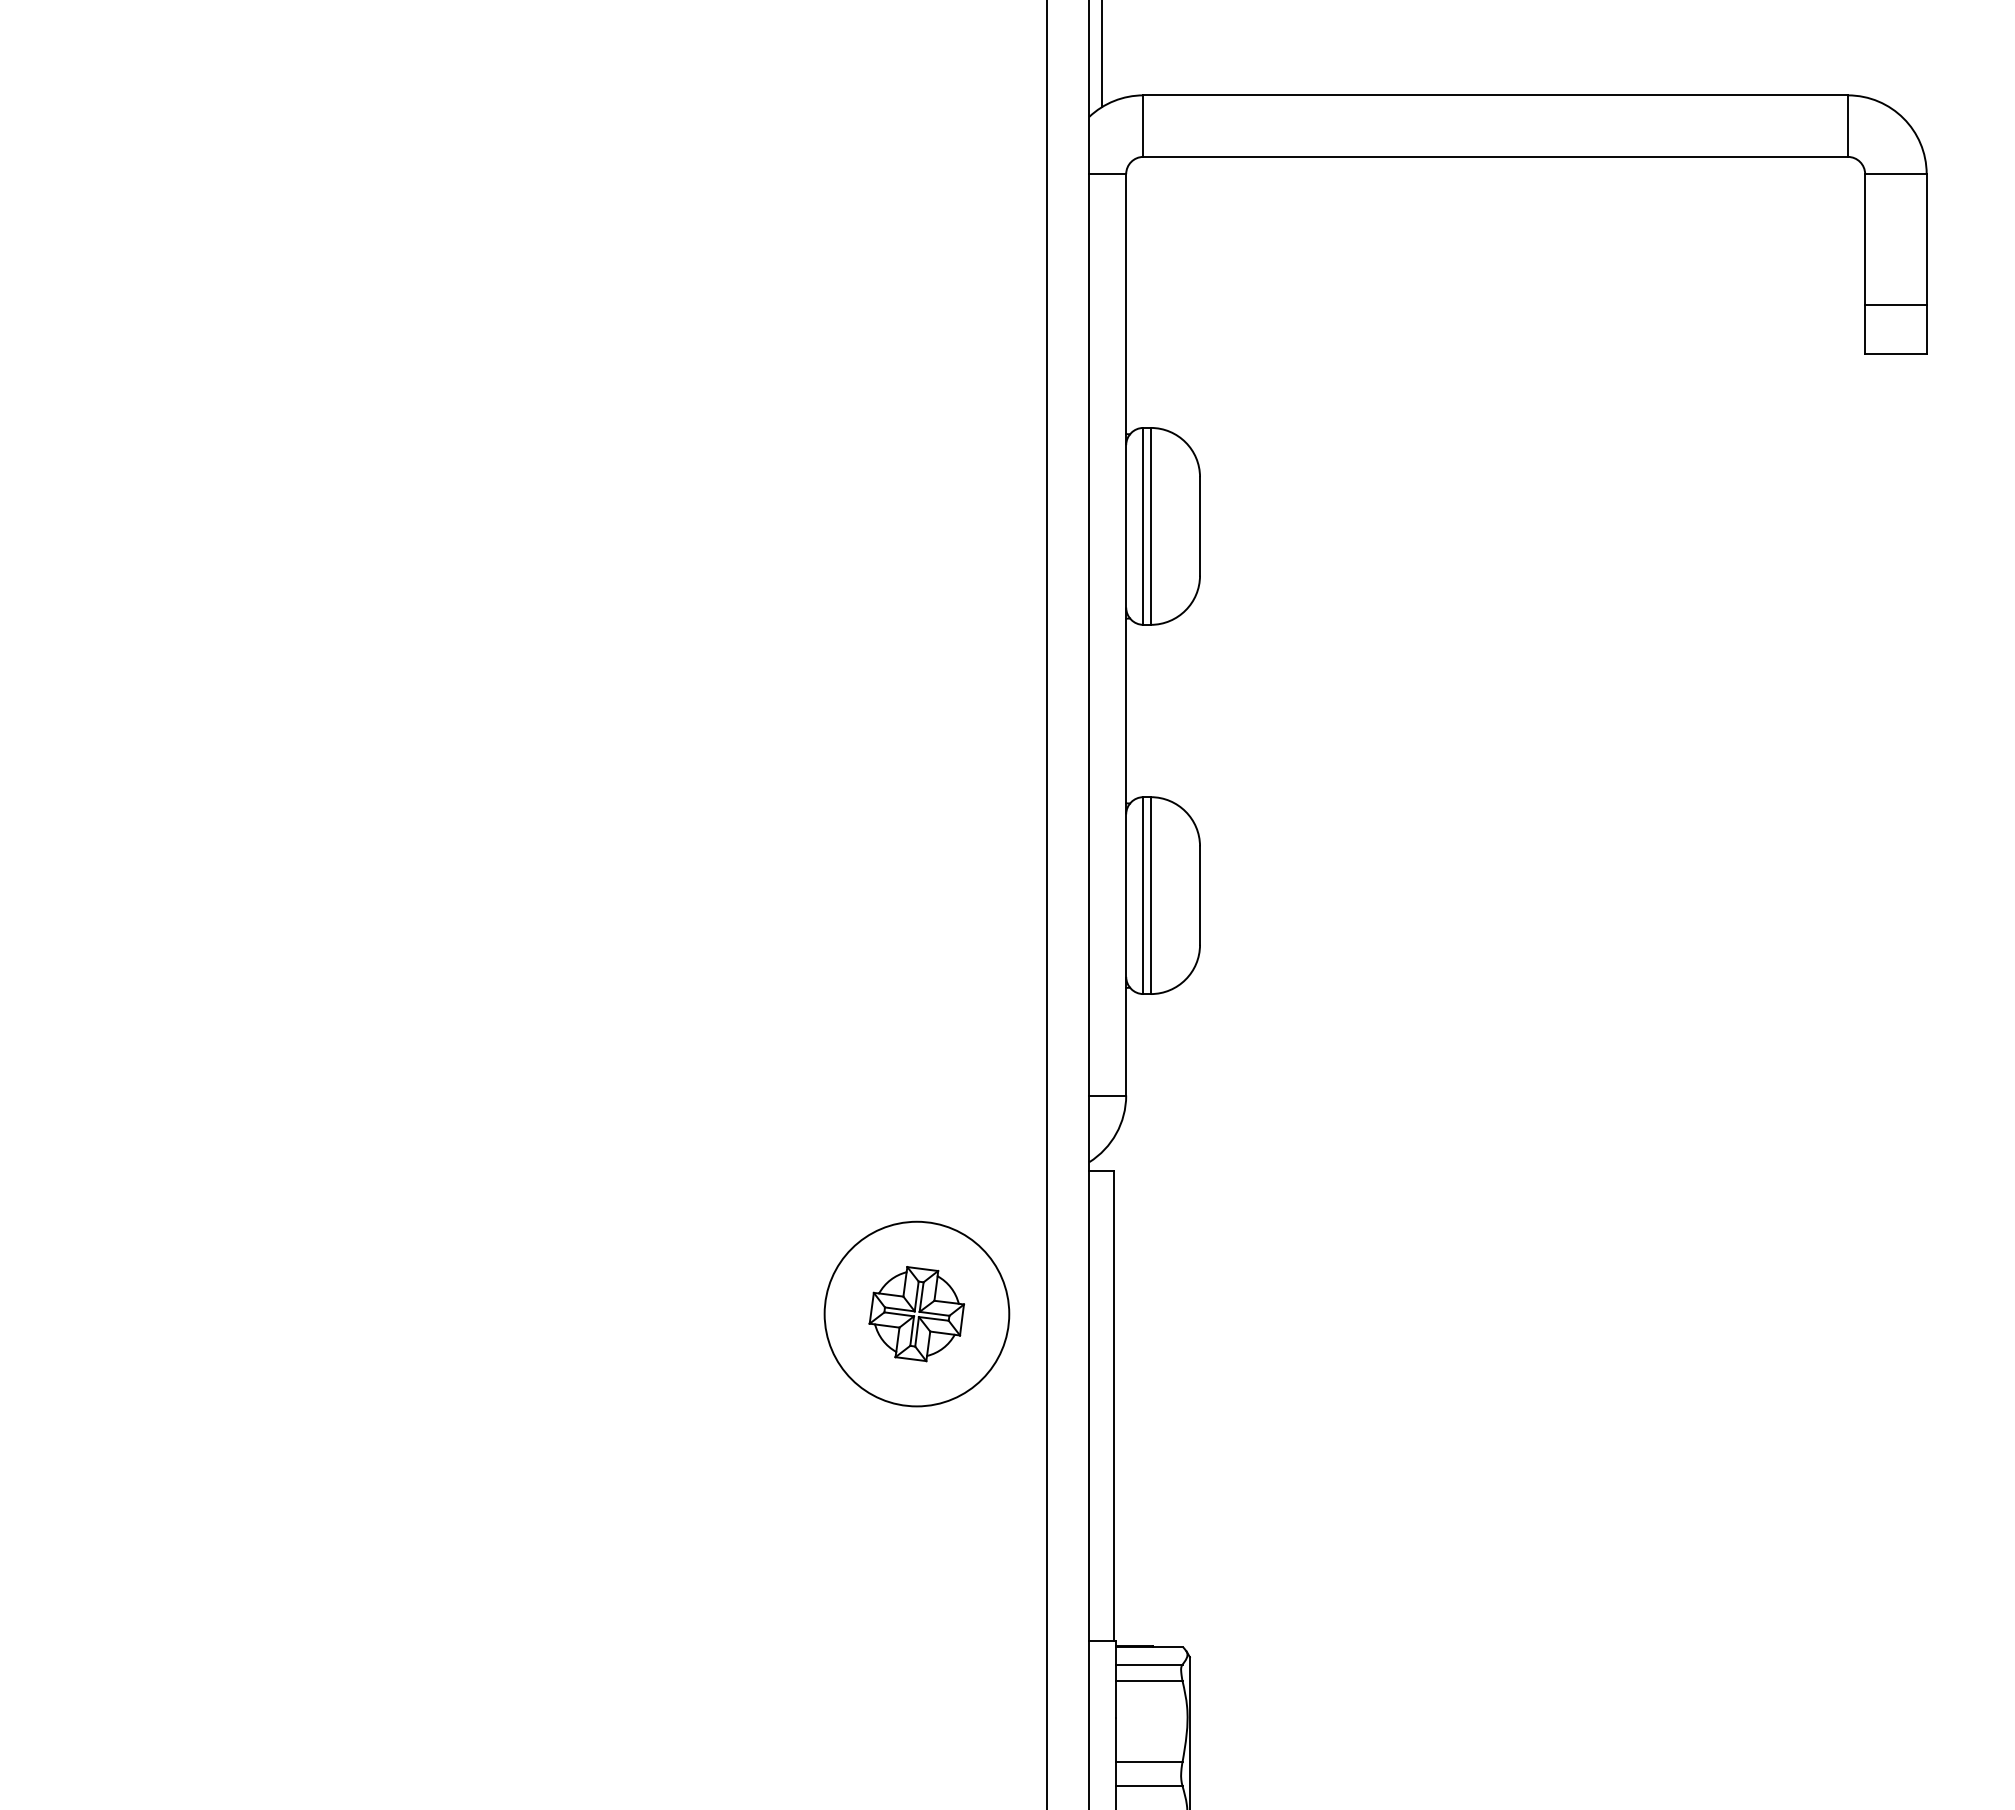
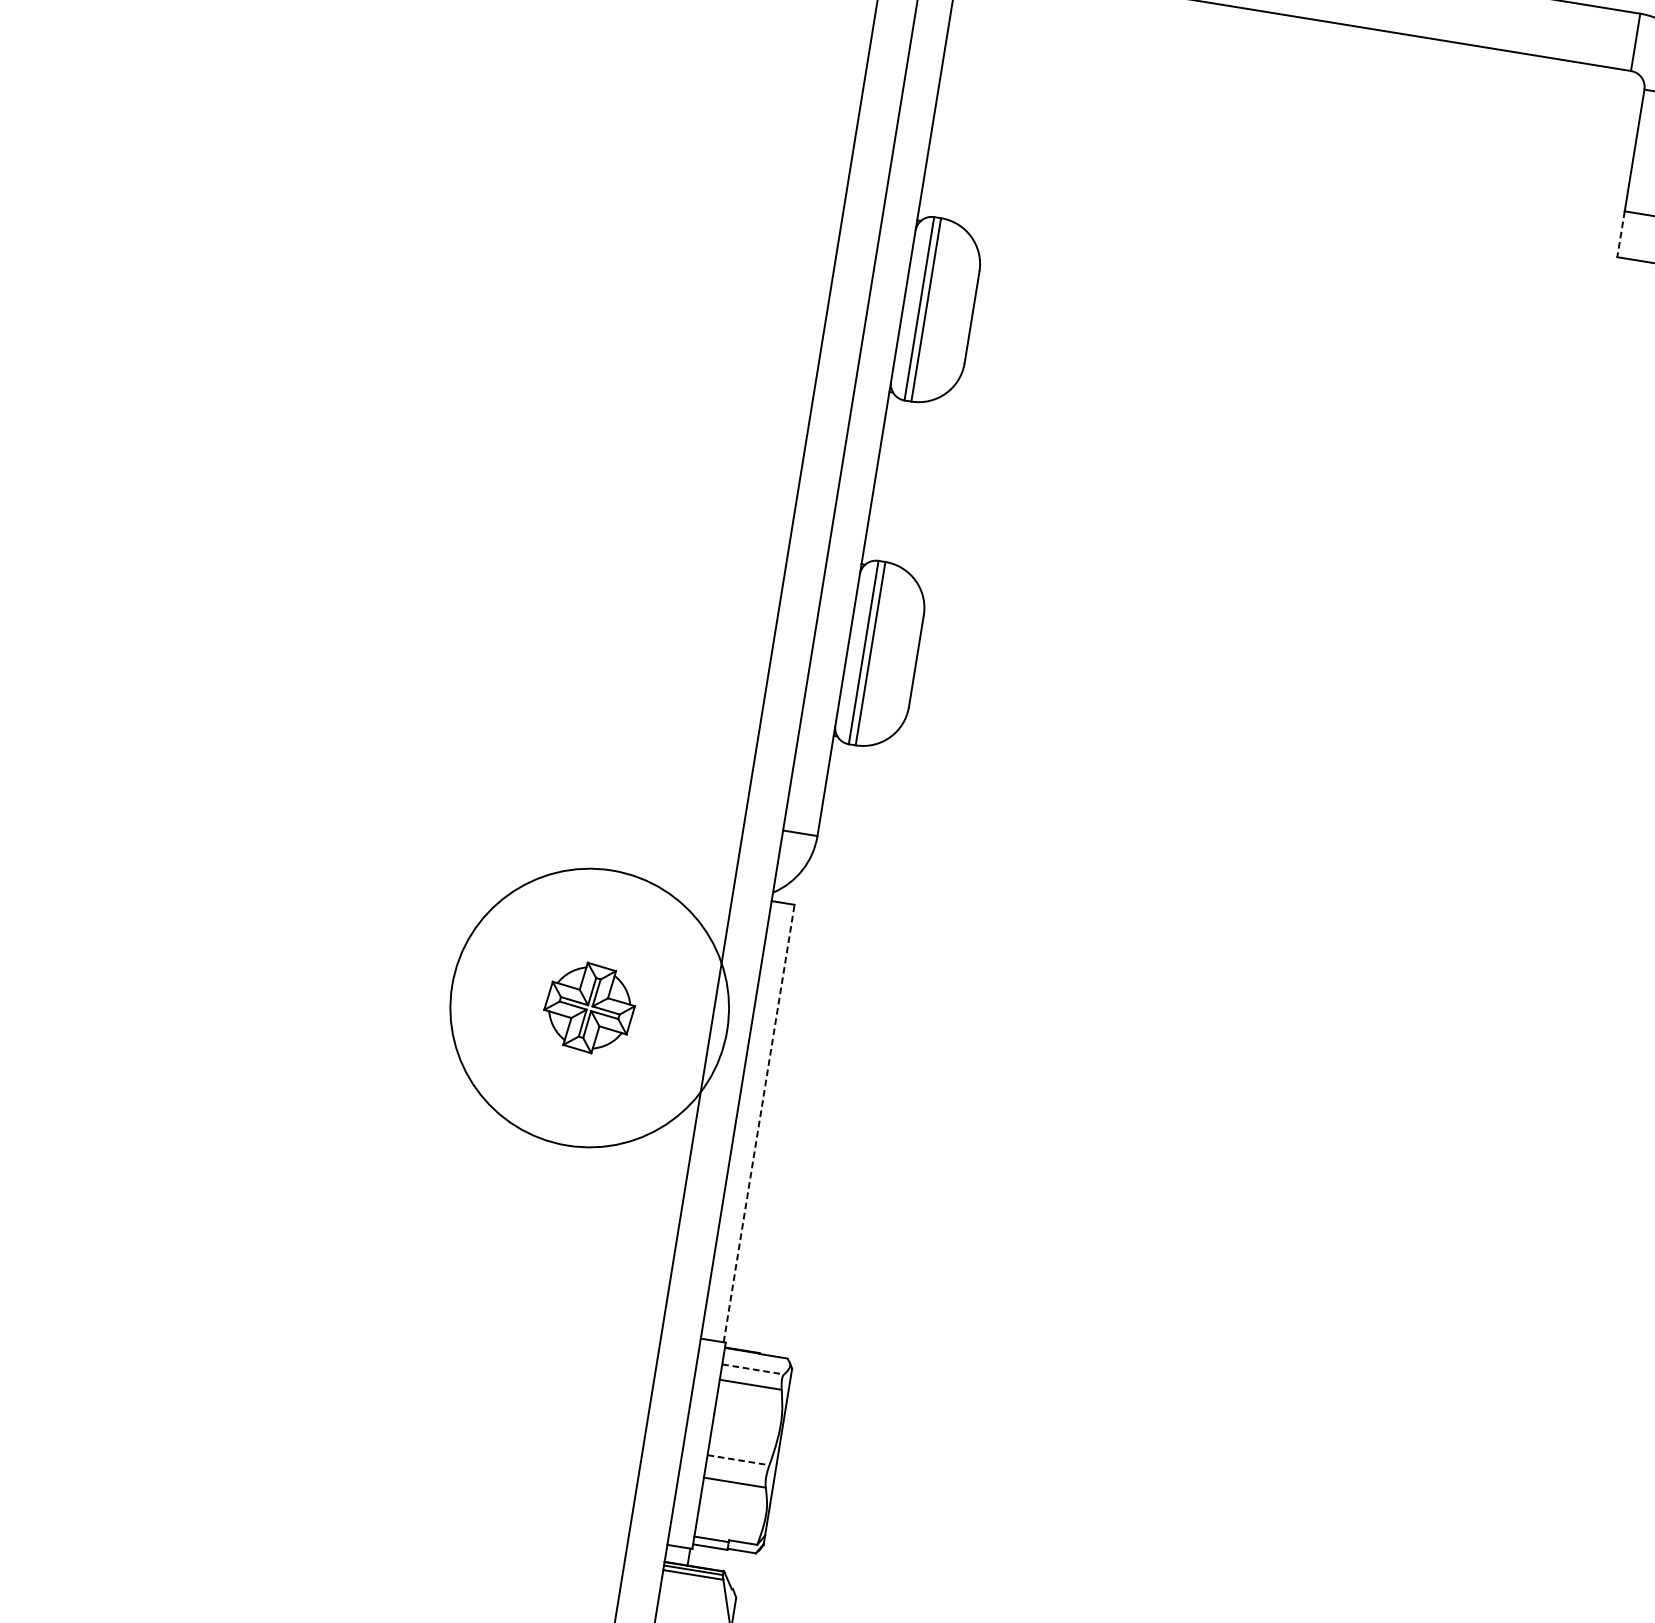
line: (1865, 329) -> (1621, 234), solid -> dashed
circle: (916, 1313) -> (589, 1007), size x1.6
line: (1113, 1406) -> (758, 1123), solid -> dashed
line: (1149, 1664) -> (753, 1369), solid -> dashed
line: (1149, 1762) -> (738, 1460), solid -> dashed

